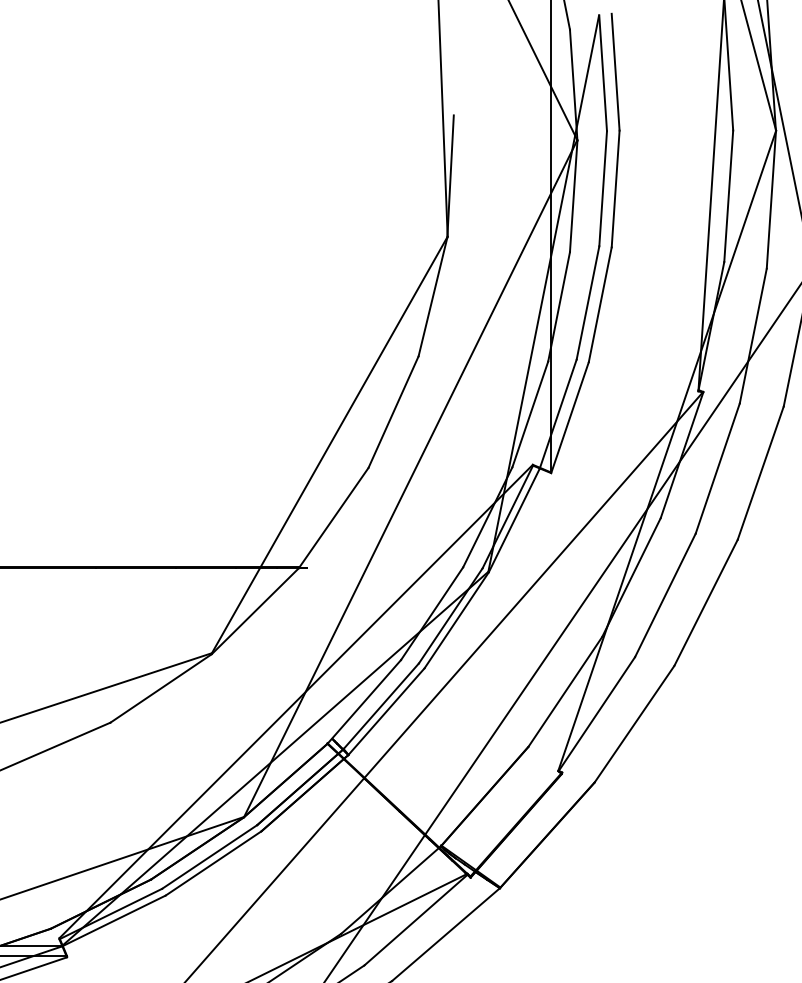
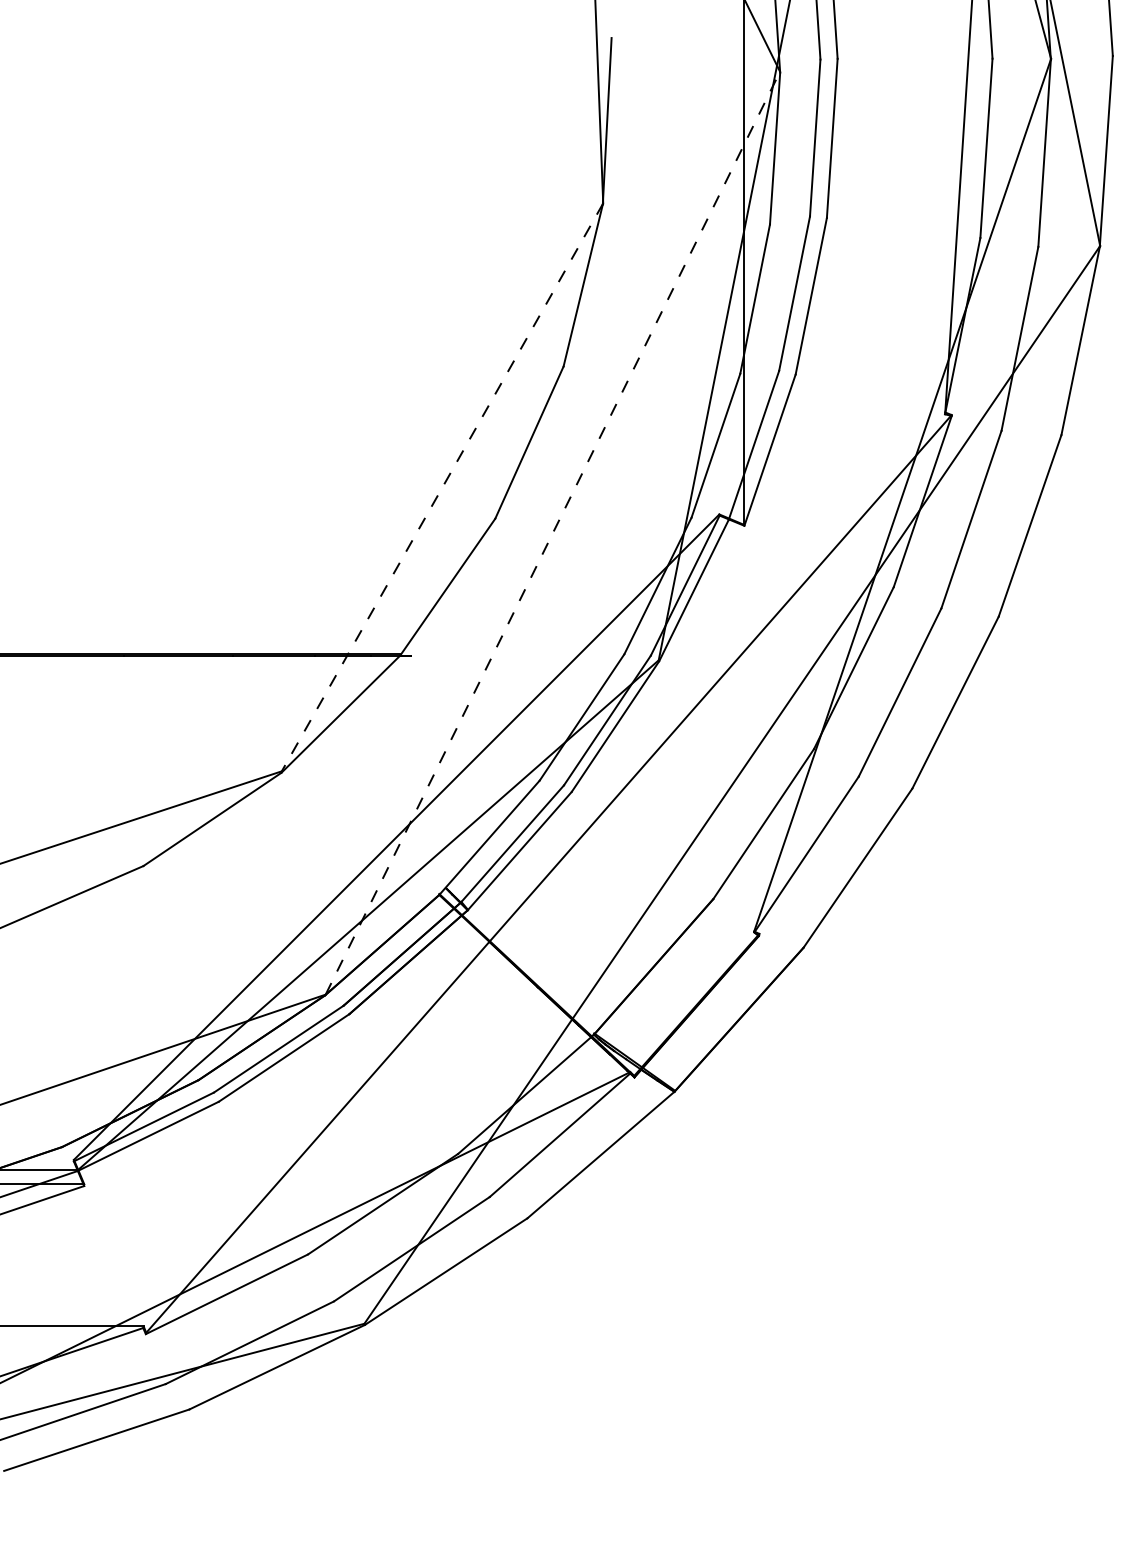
line: (329, 445) -> (442, 487), solid -> dashed
line: (411, 478) -> (553, 532), solid -> dashed

